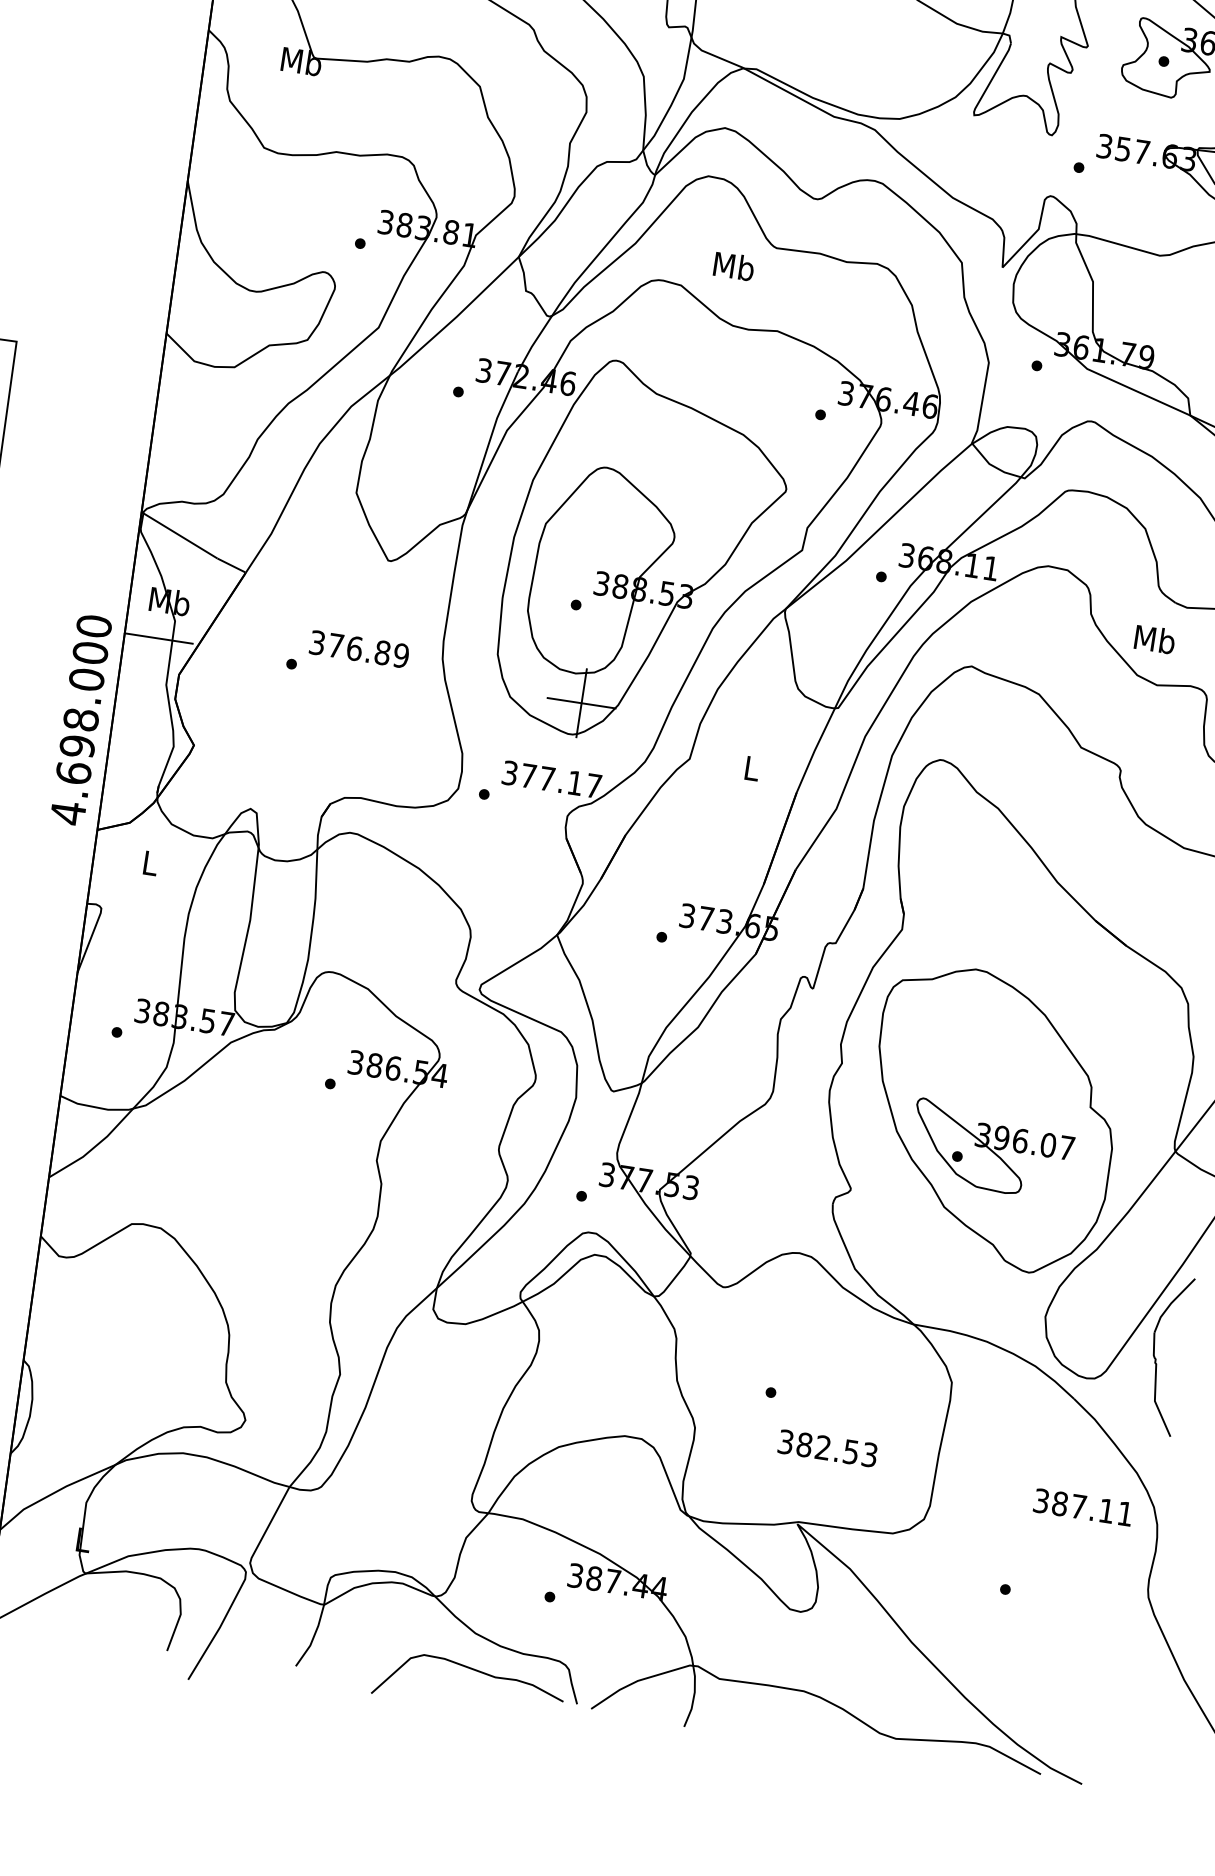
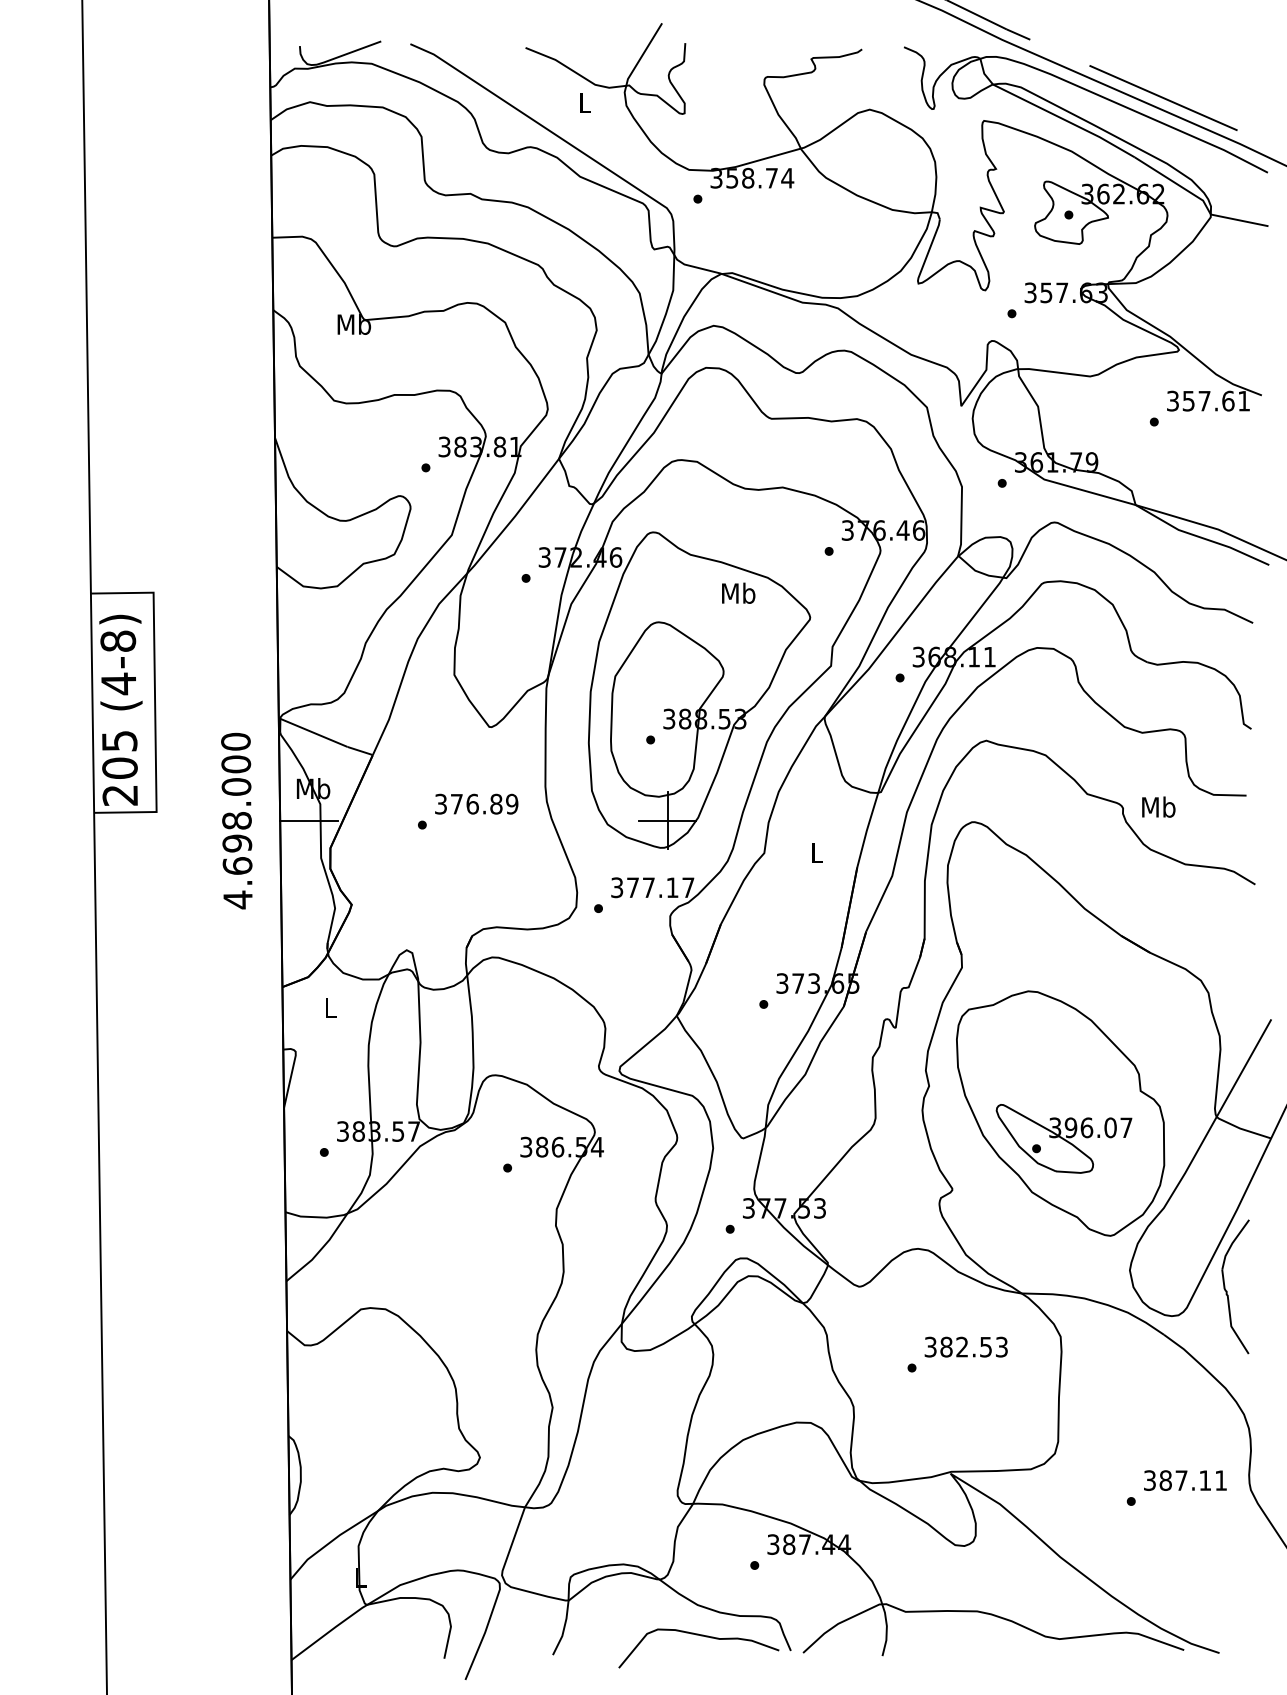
text: (734, 265) -> (738, 592), moved
text: (1154, 638) -> (1158, 806), moved
text: (80, 719) -> (236, 820), moved
text: (827, 1447) -> (965, 1346), moved
text: (1083, 1507) -> (1185, 1480), moved

